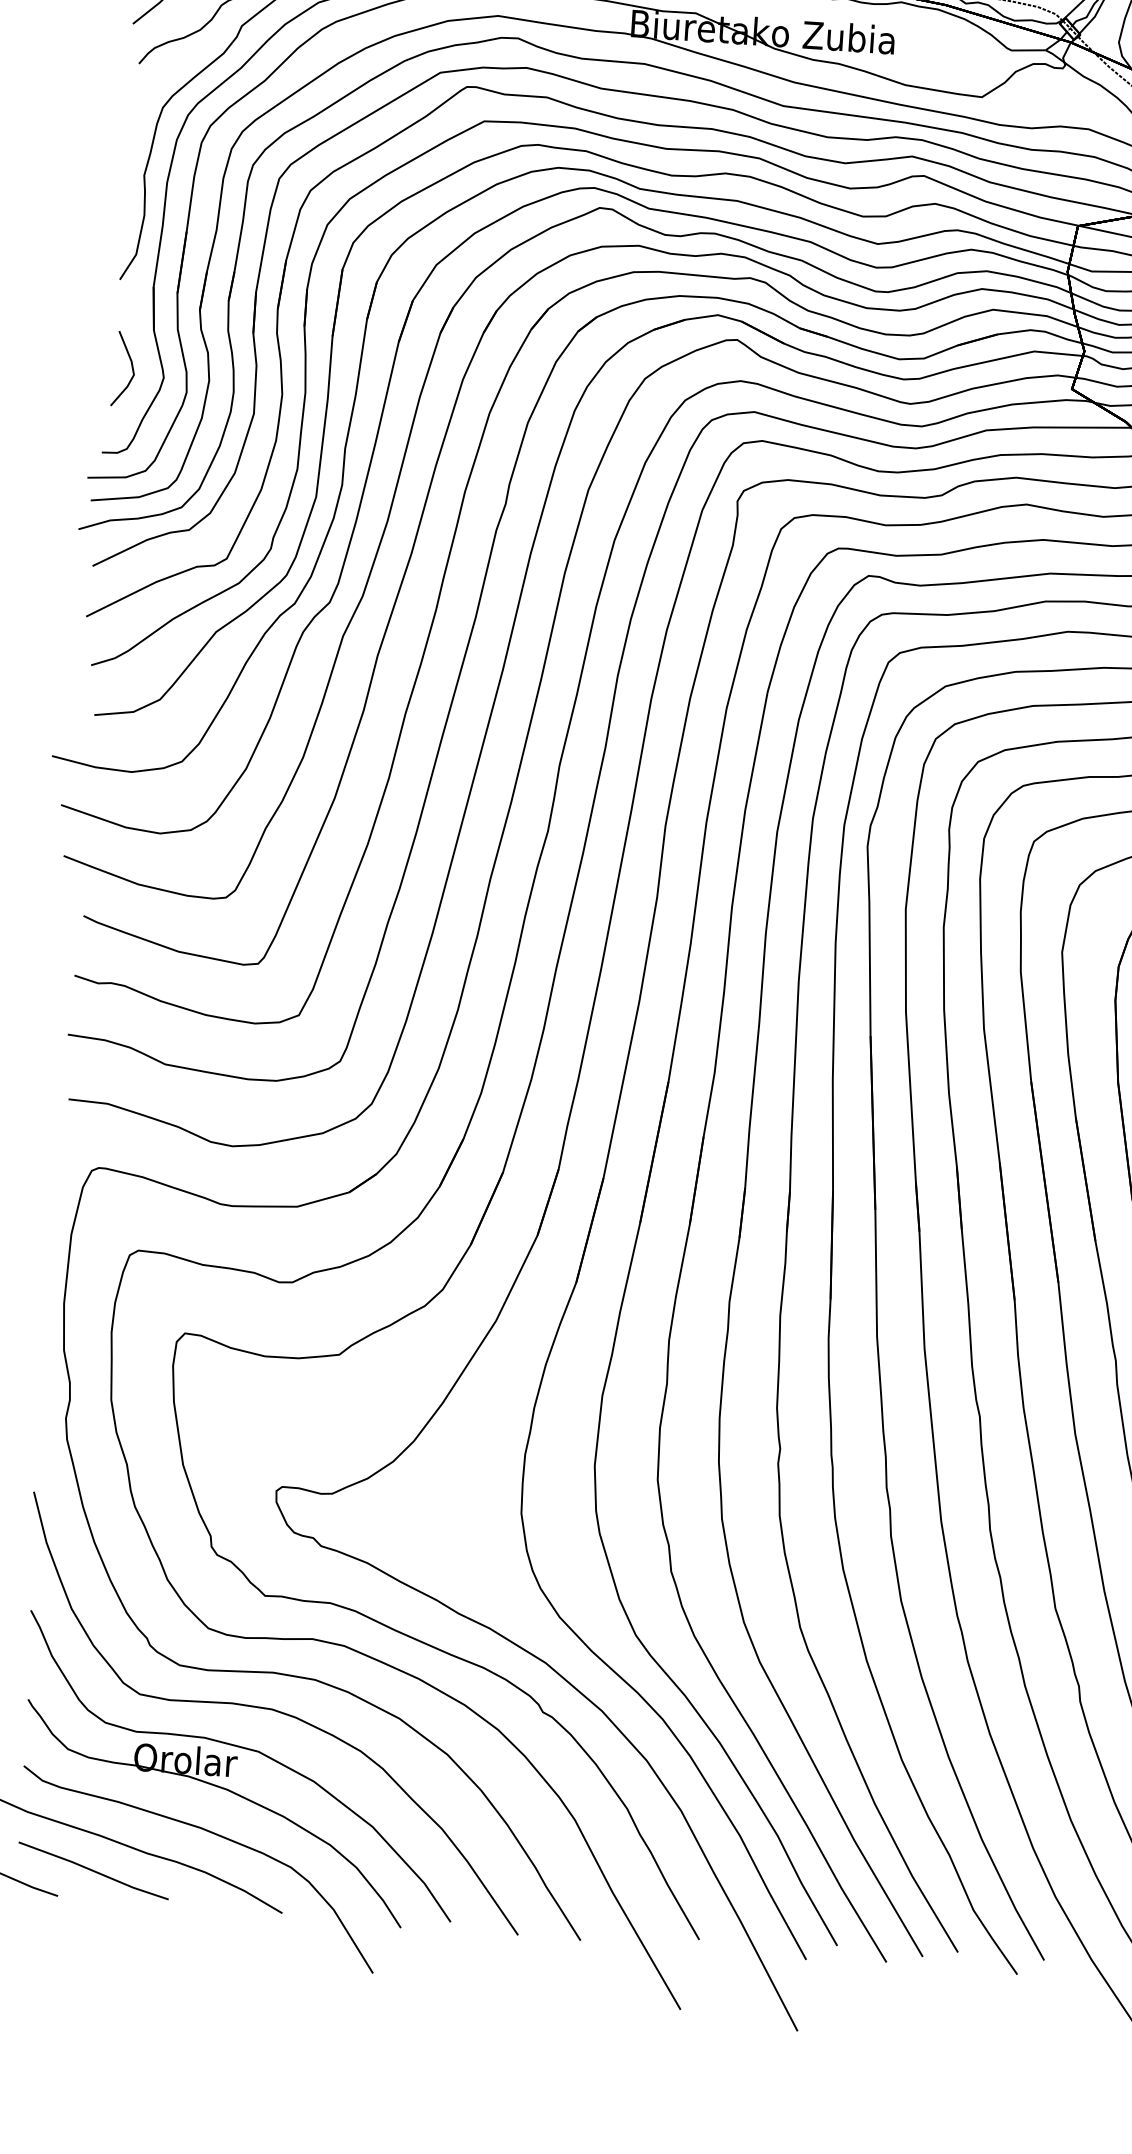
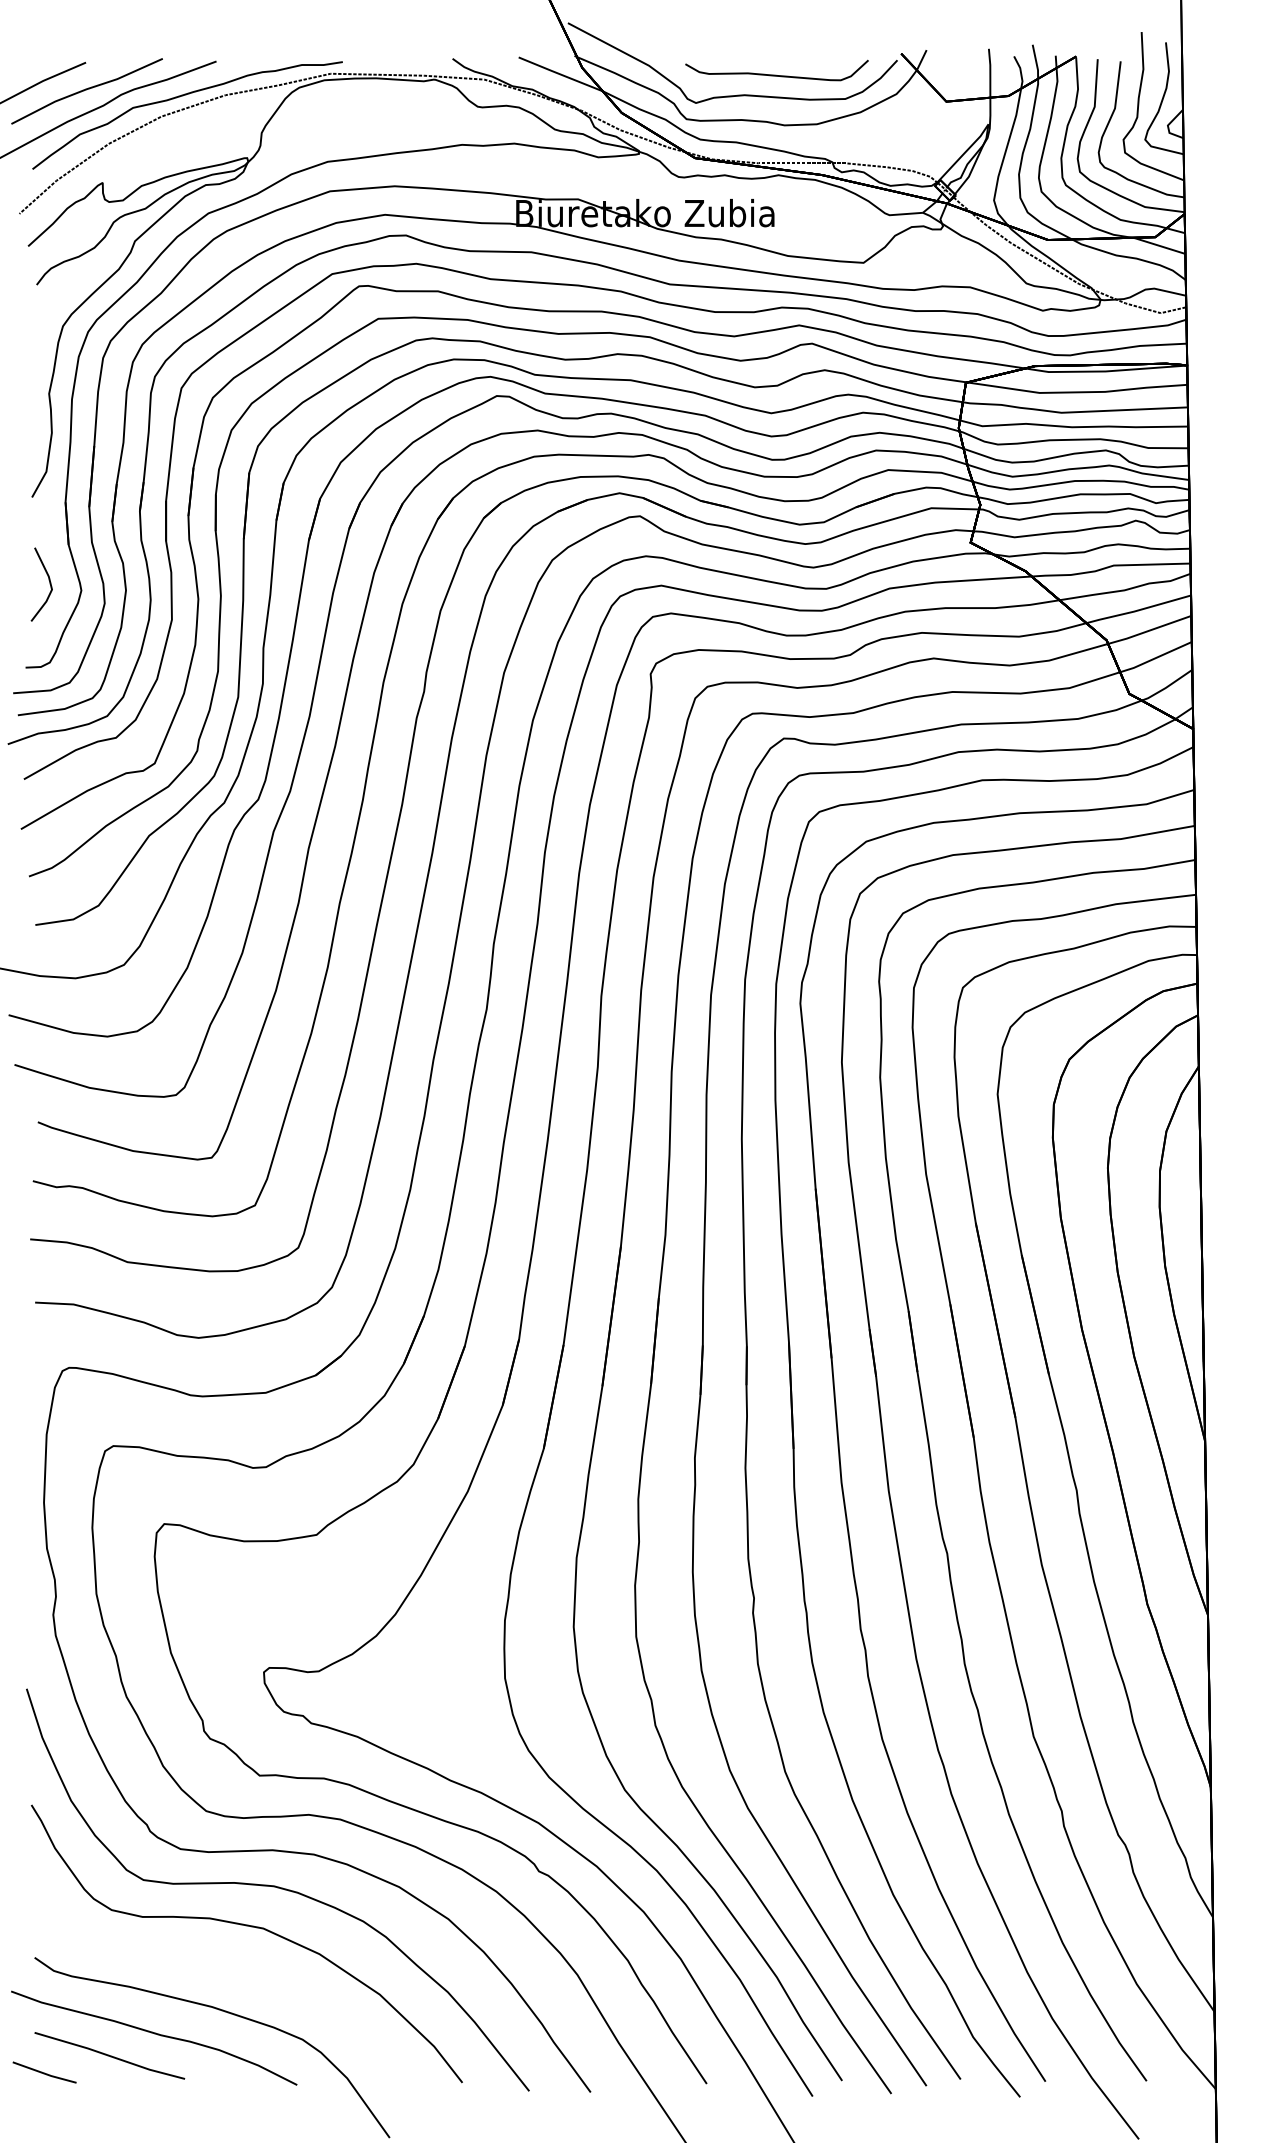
part: (221, 1789) -> (229, 1967), removed

